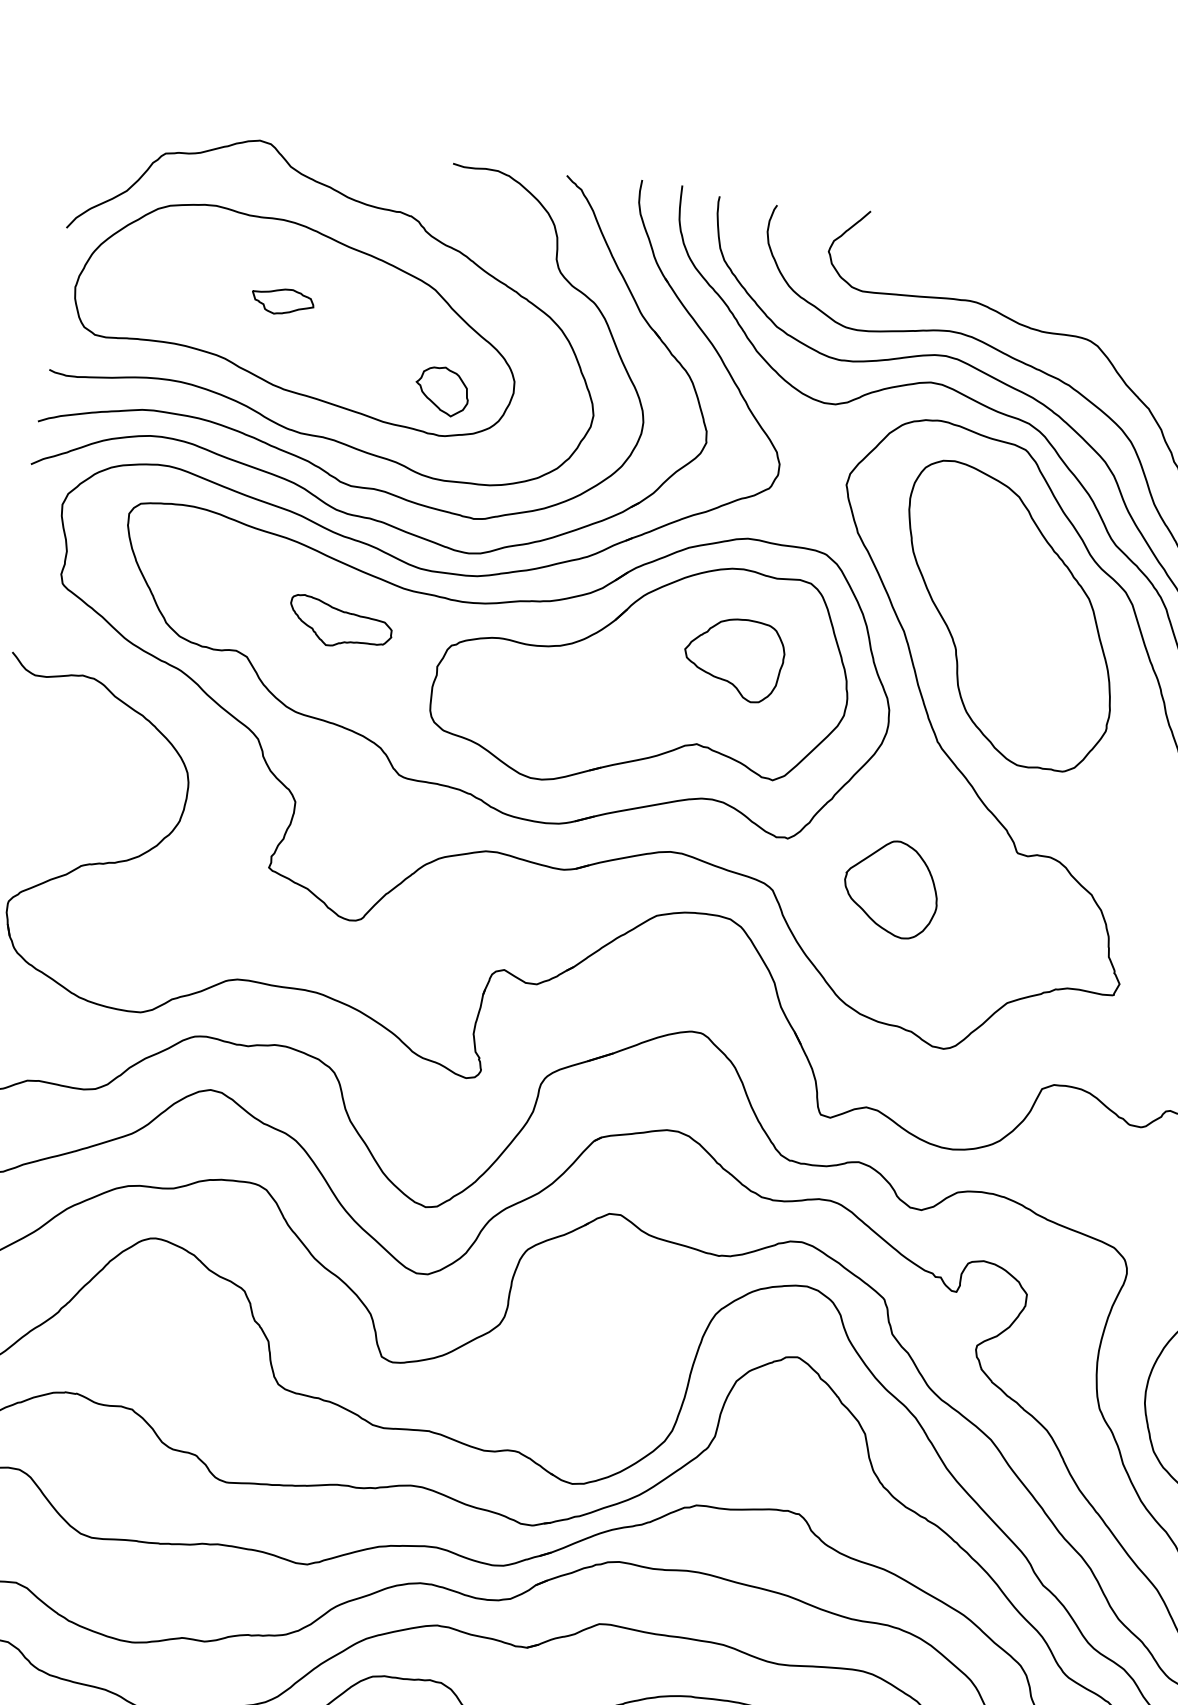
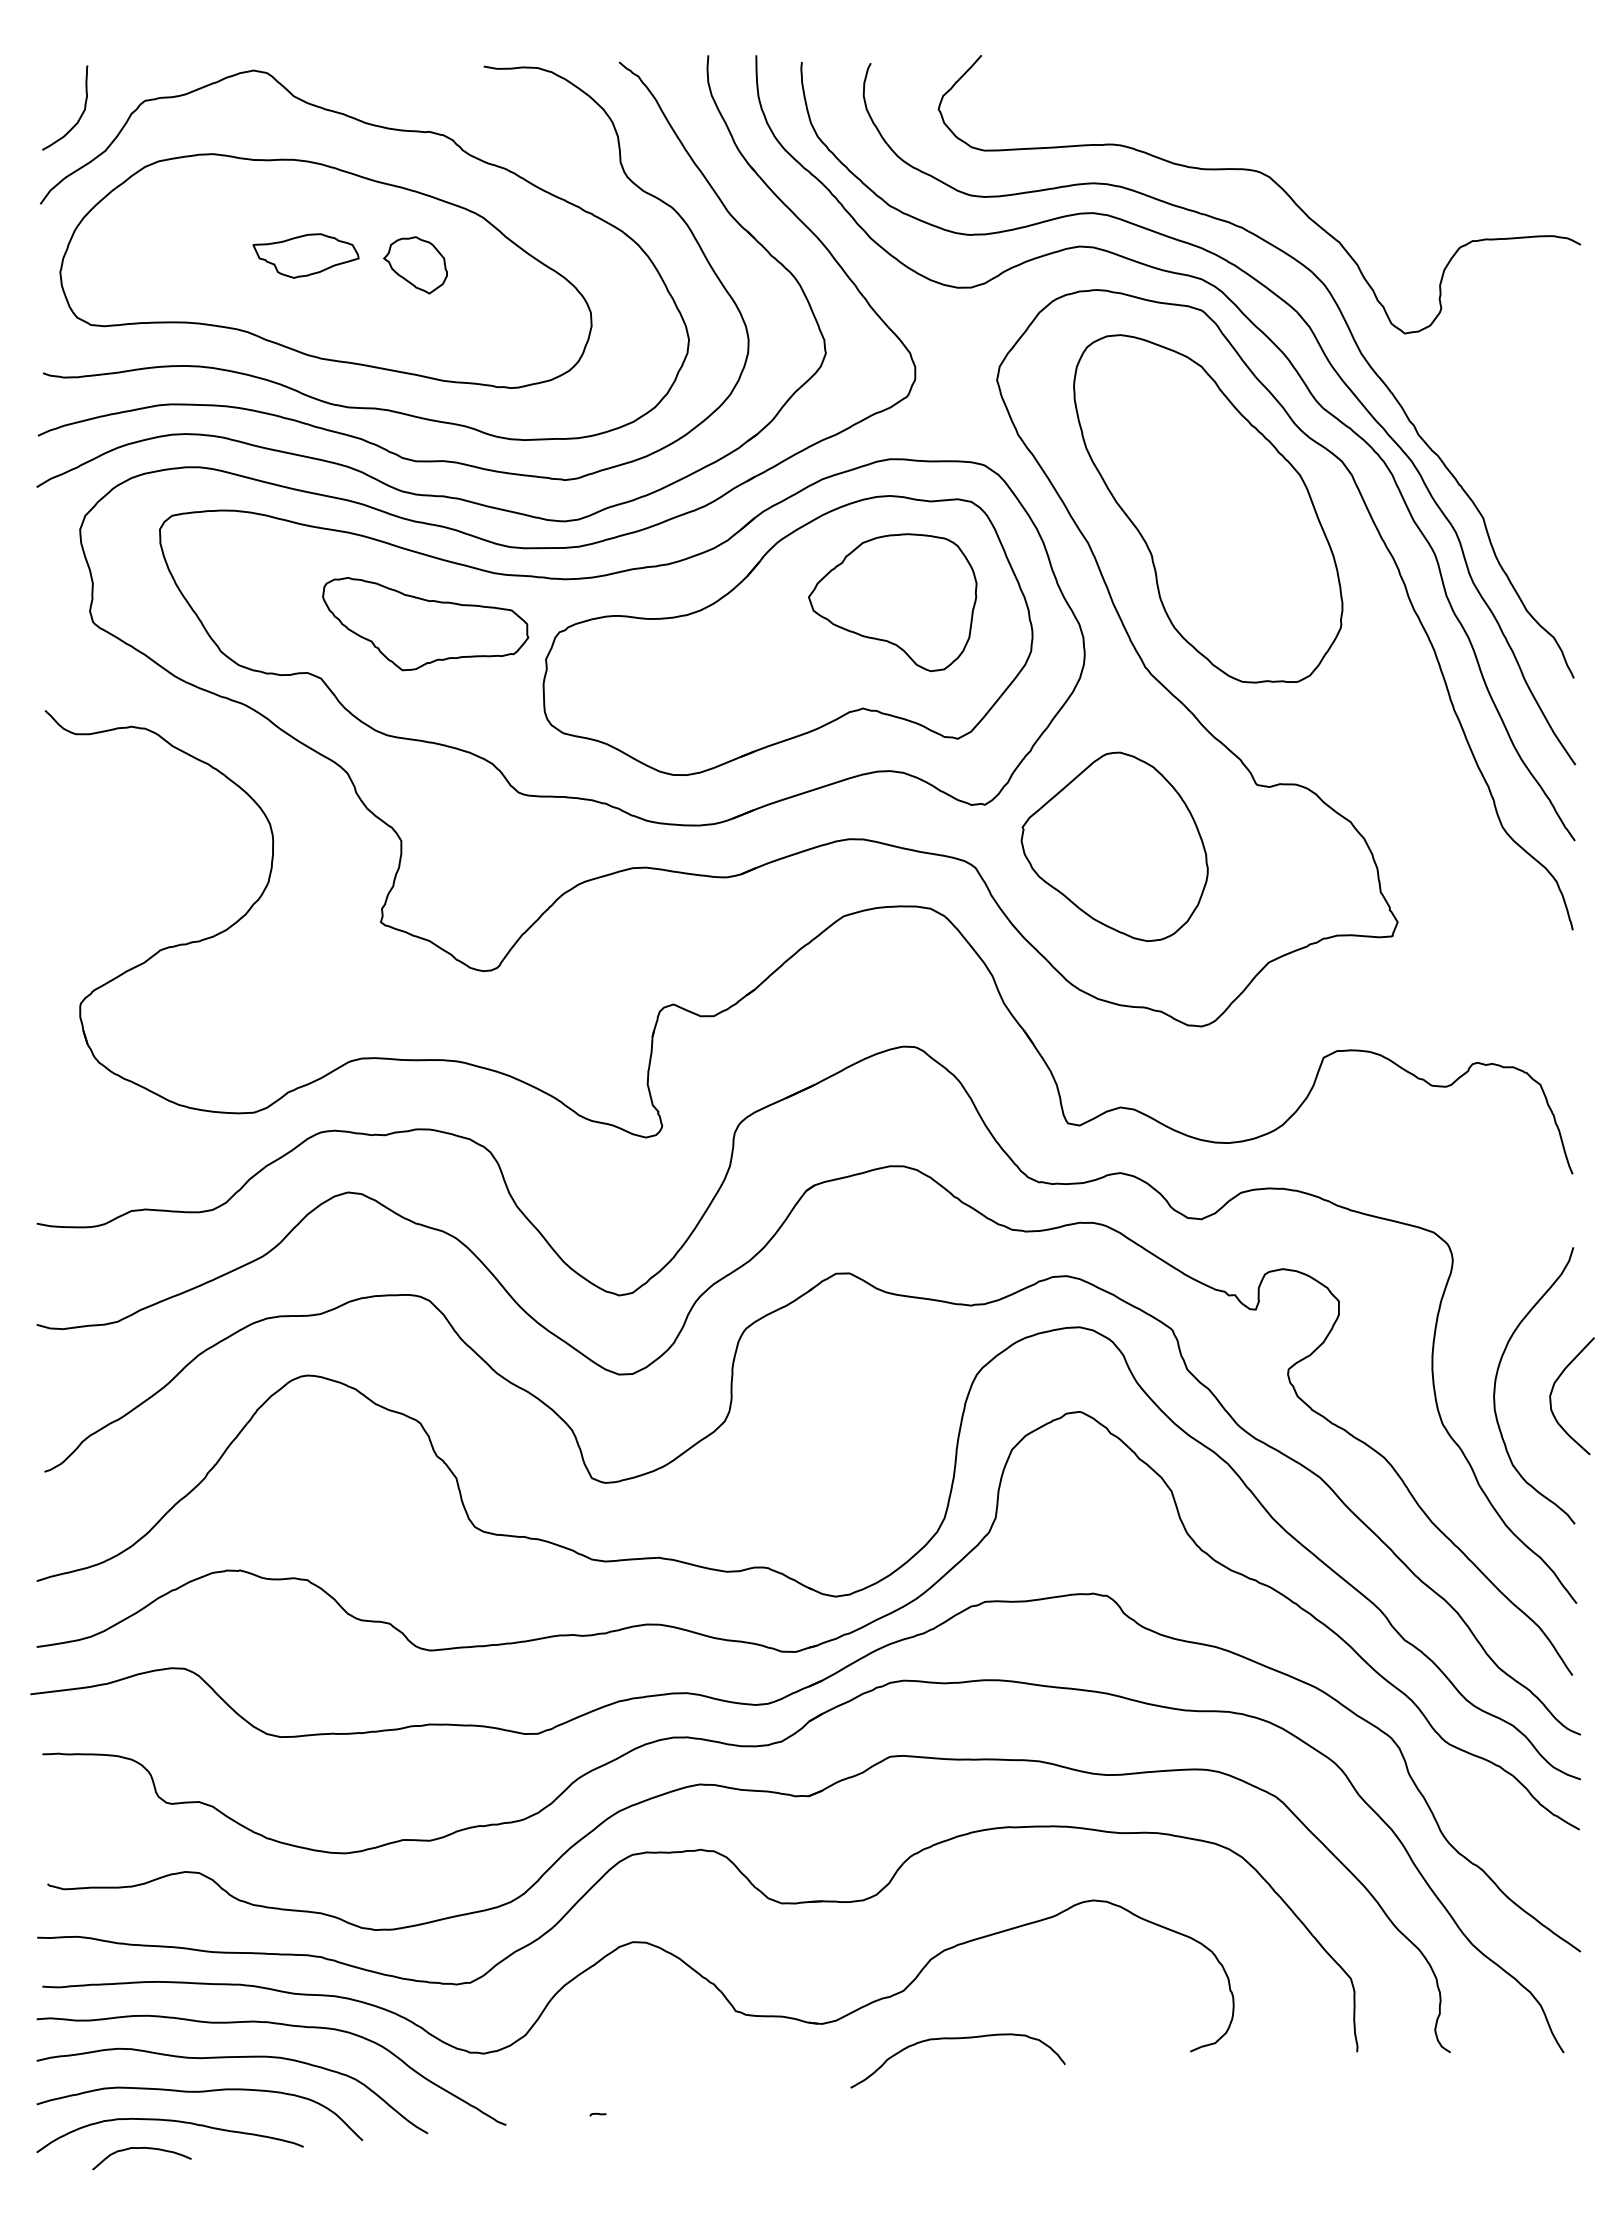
curve: (110, 158) -> (80, 115), added
part: (282, 301) -> (305, 255), size x1.43
part: (442, 391) -> (415, 265), moved
part: (340, 623) -> (425, 624), size x1.67
part: (733, 658) -> (892, 602), size x1.43
part: (891, 888) -> (1114, 846), size x1.67

